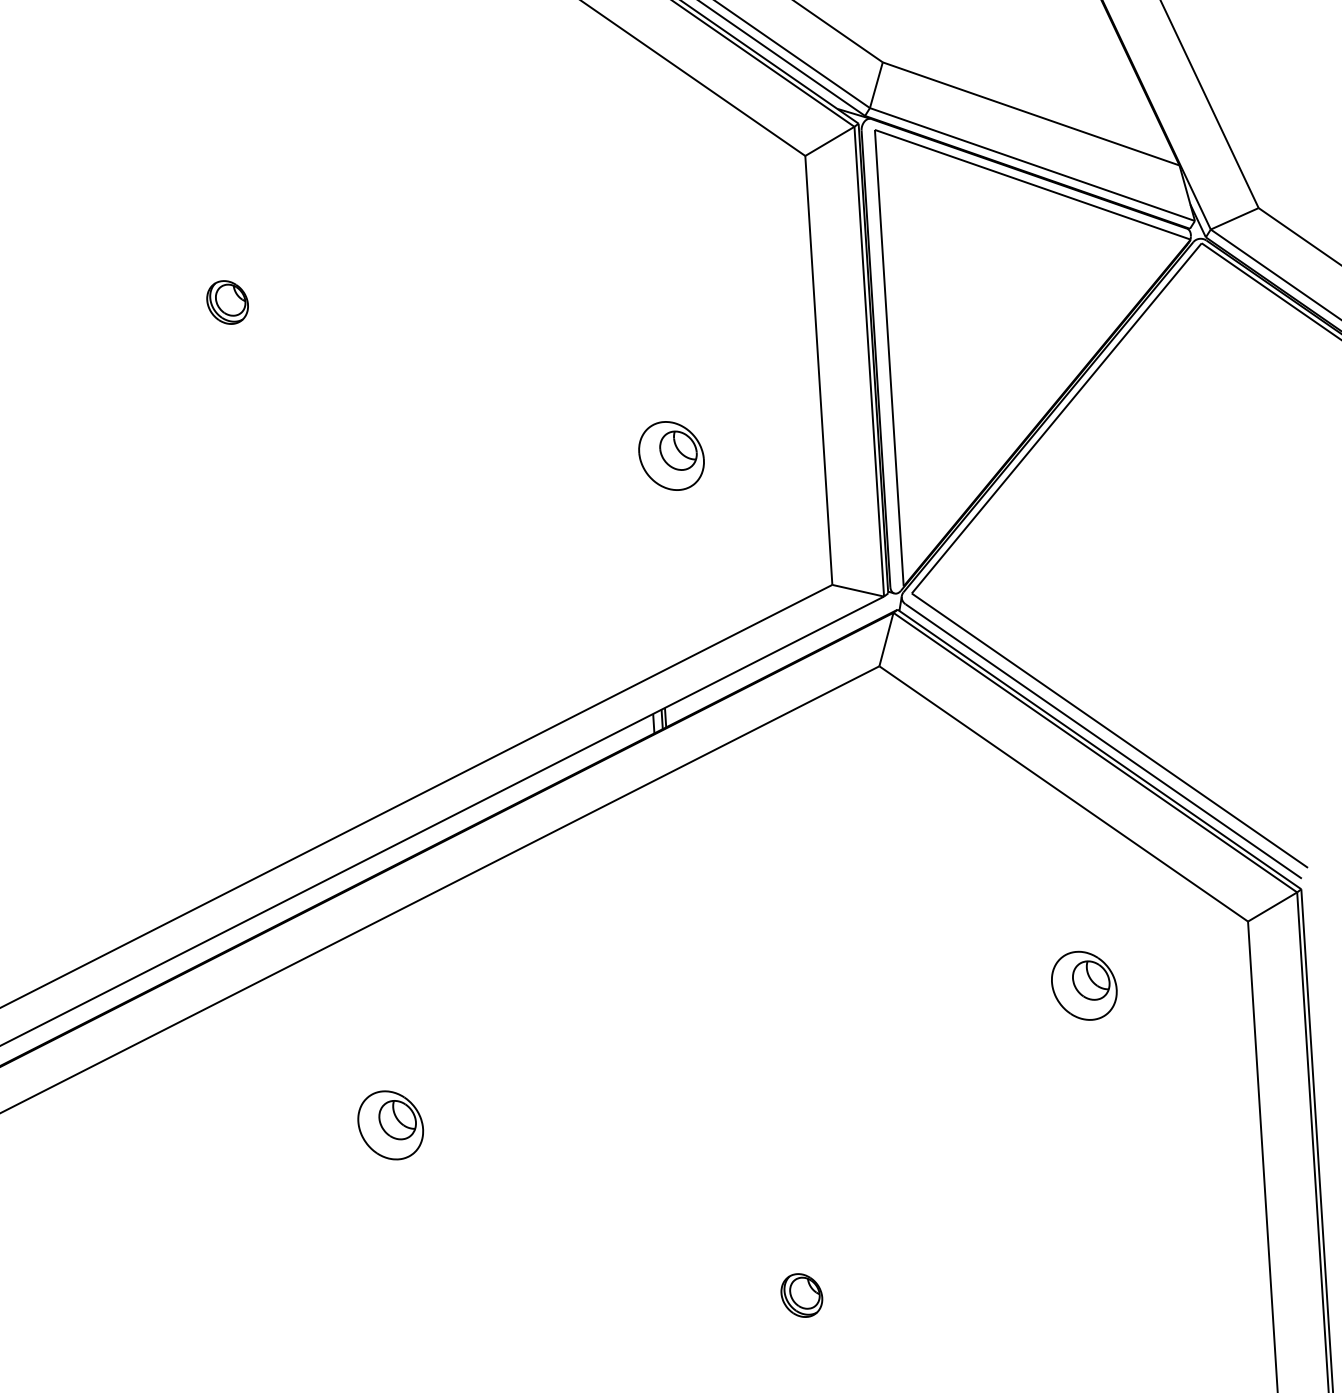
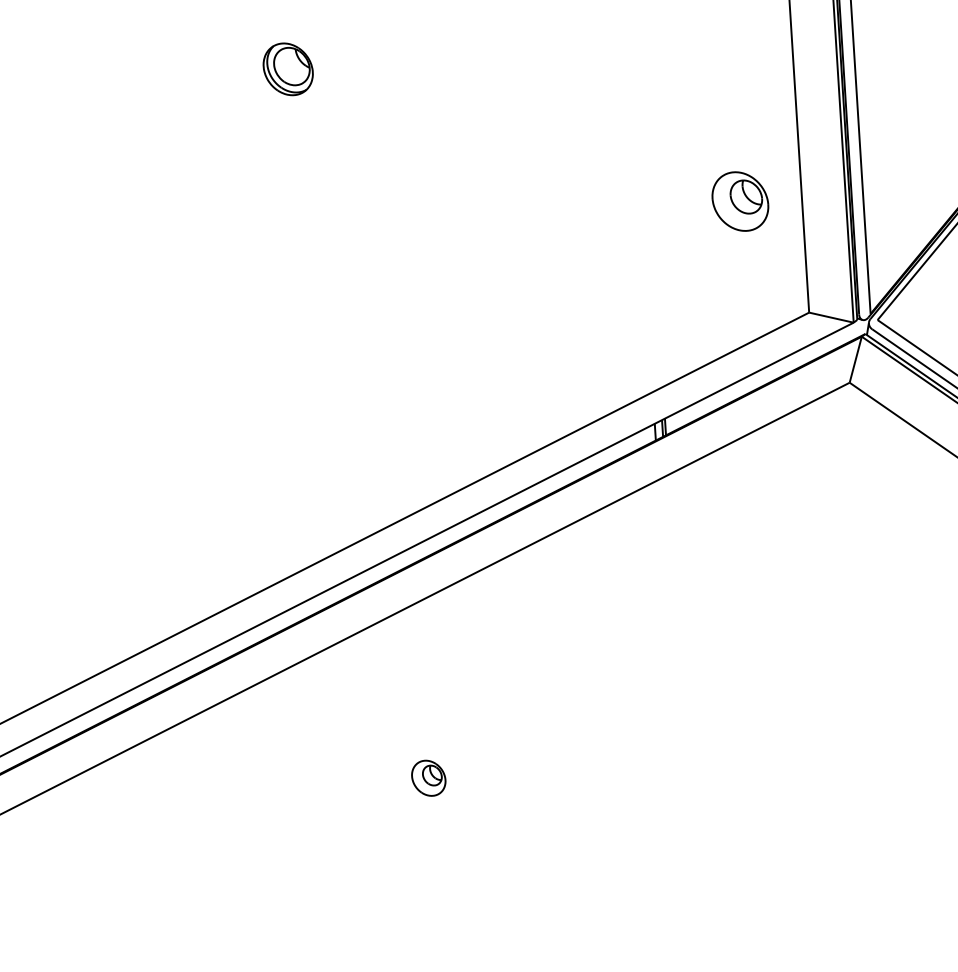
part: (227, 302) -> (288, 69), size x1.4
part: (671, 455) -> (740, 201), moved
part: (390, 1125) -> (428, 778), size x0.6
part: (801, 1295) -> (782, 924), removed

